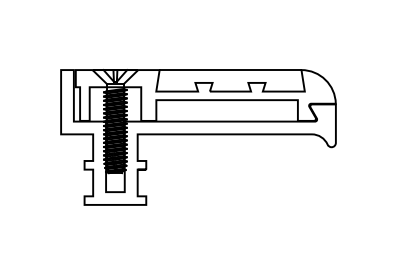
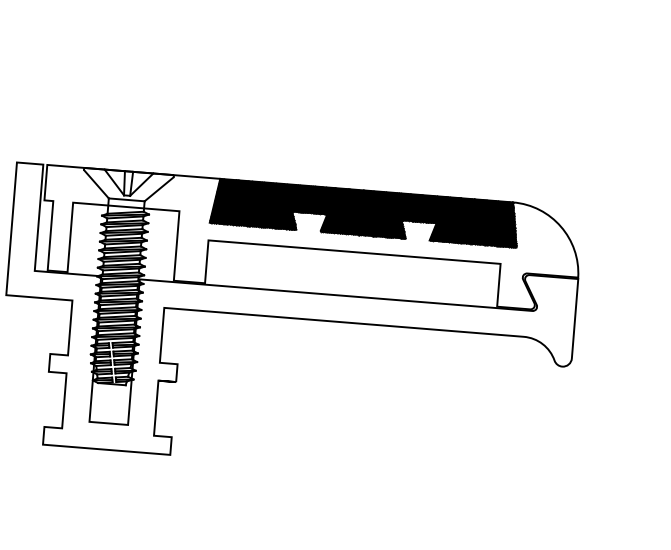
hatch: (230, 80) -> (364, 212), added

